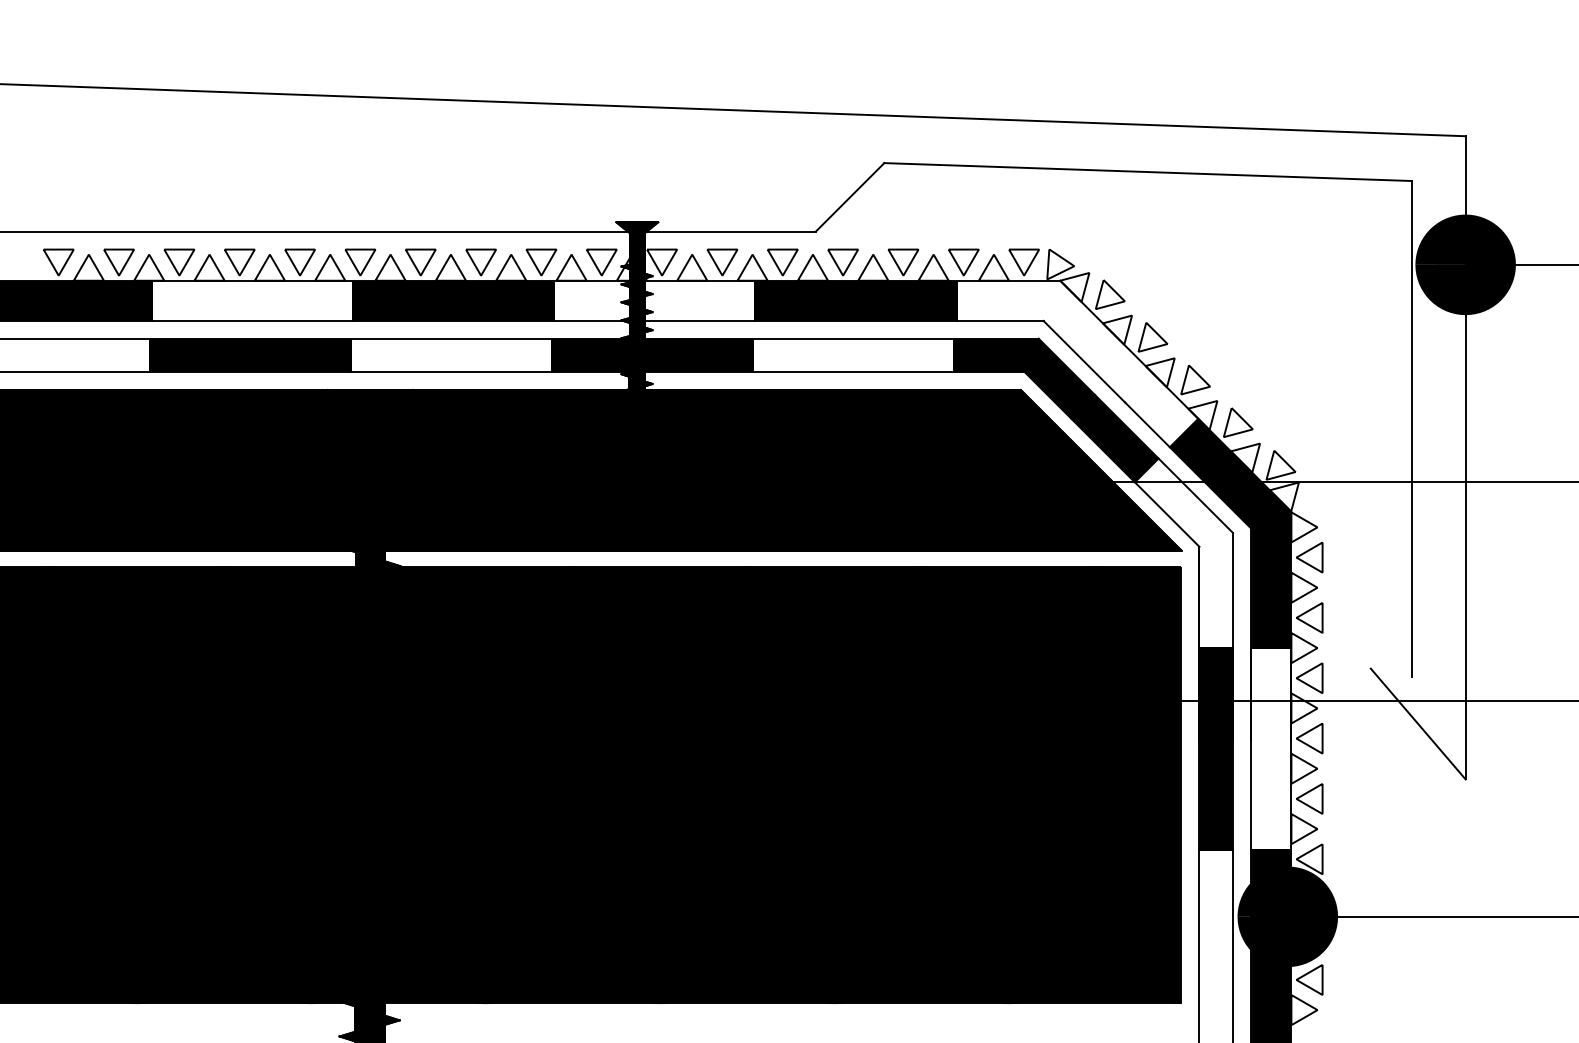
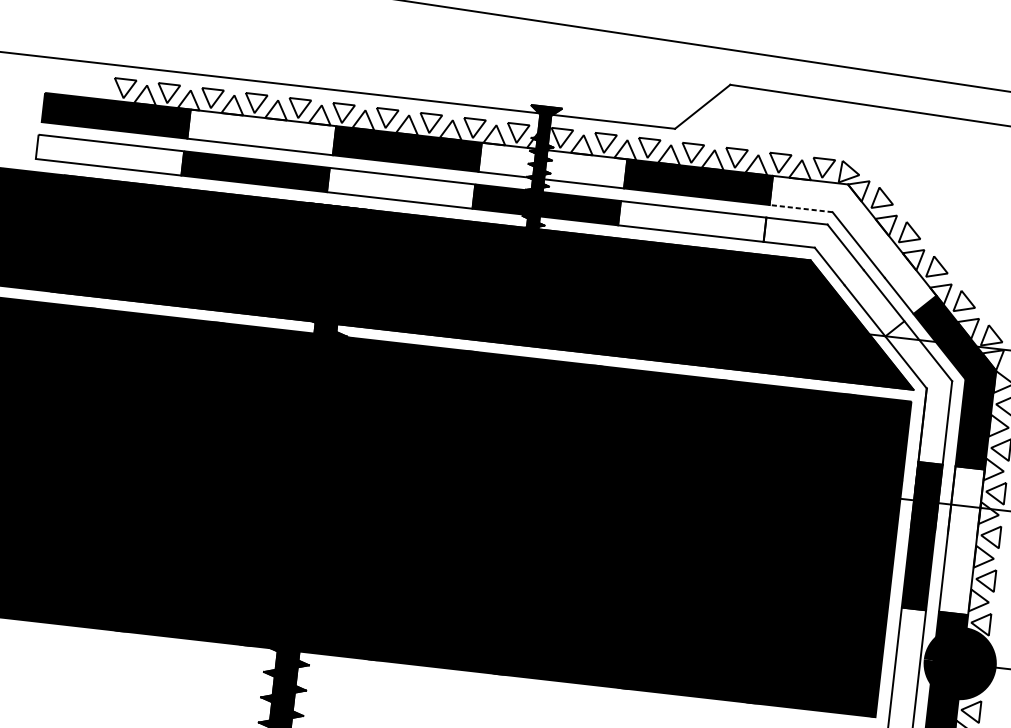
line: (1000, 320) -> (801, 208), solid -> dashed
fill: (1056, 410) -> (834, 278), removed

